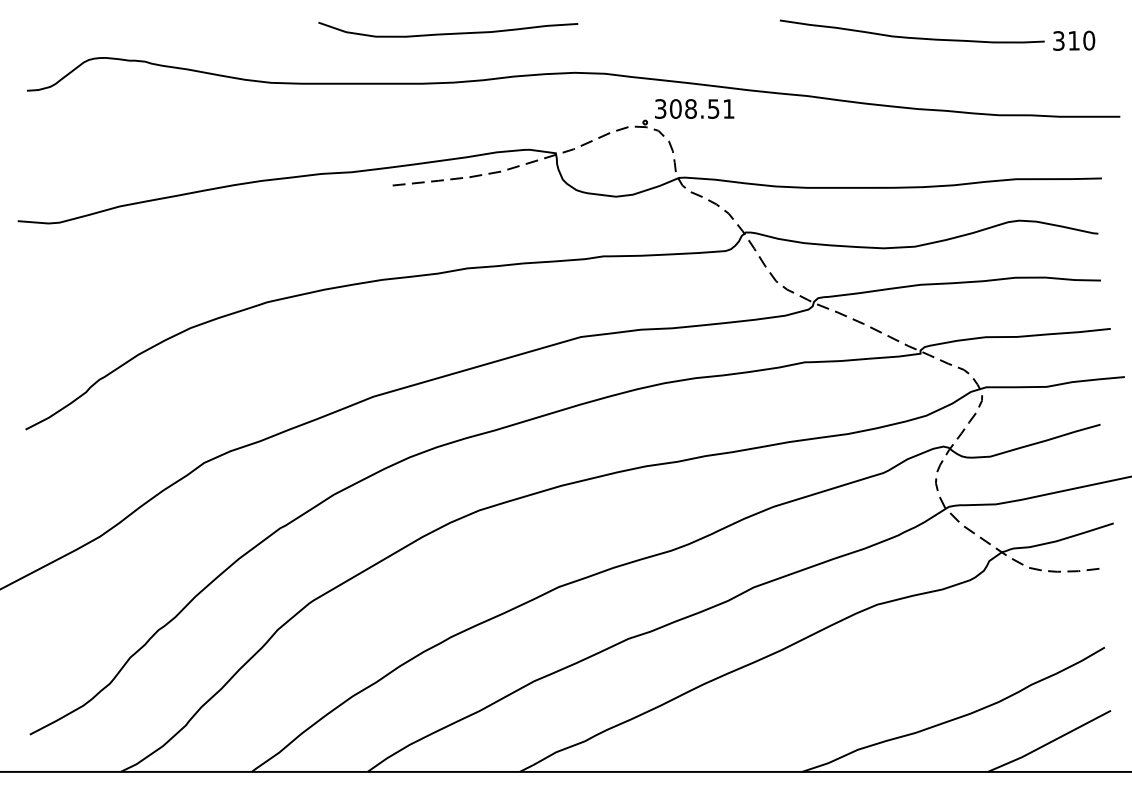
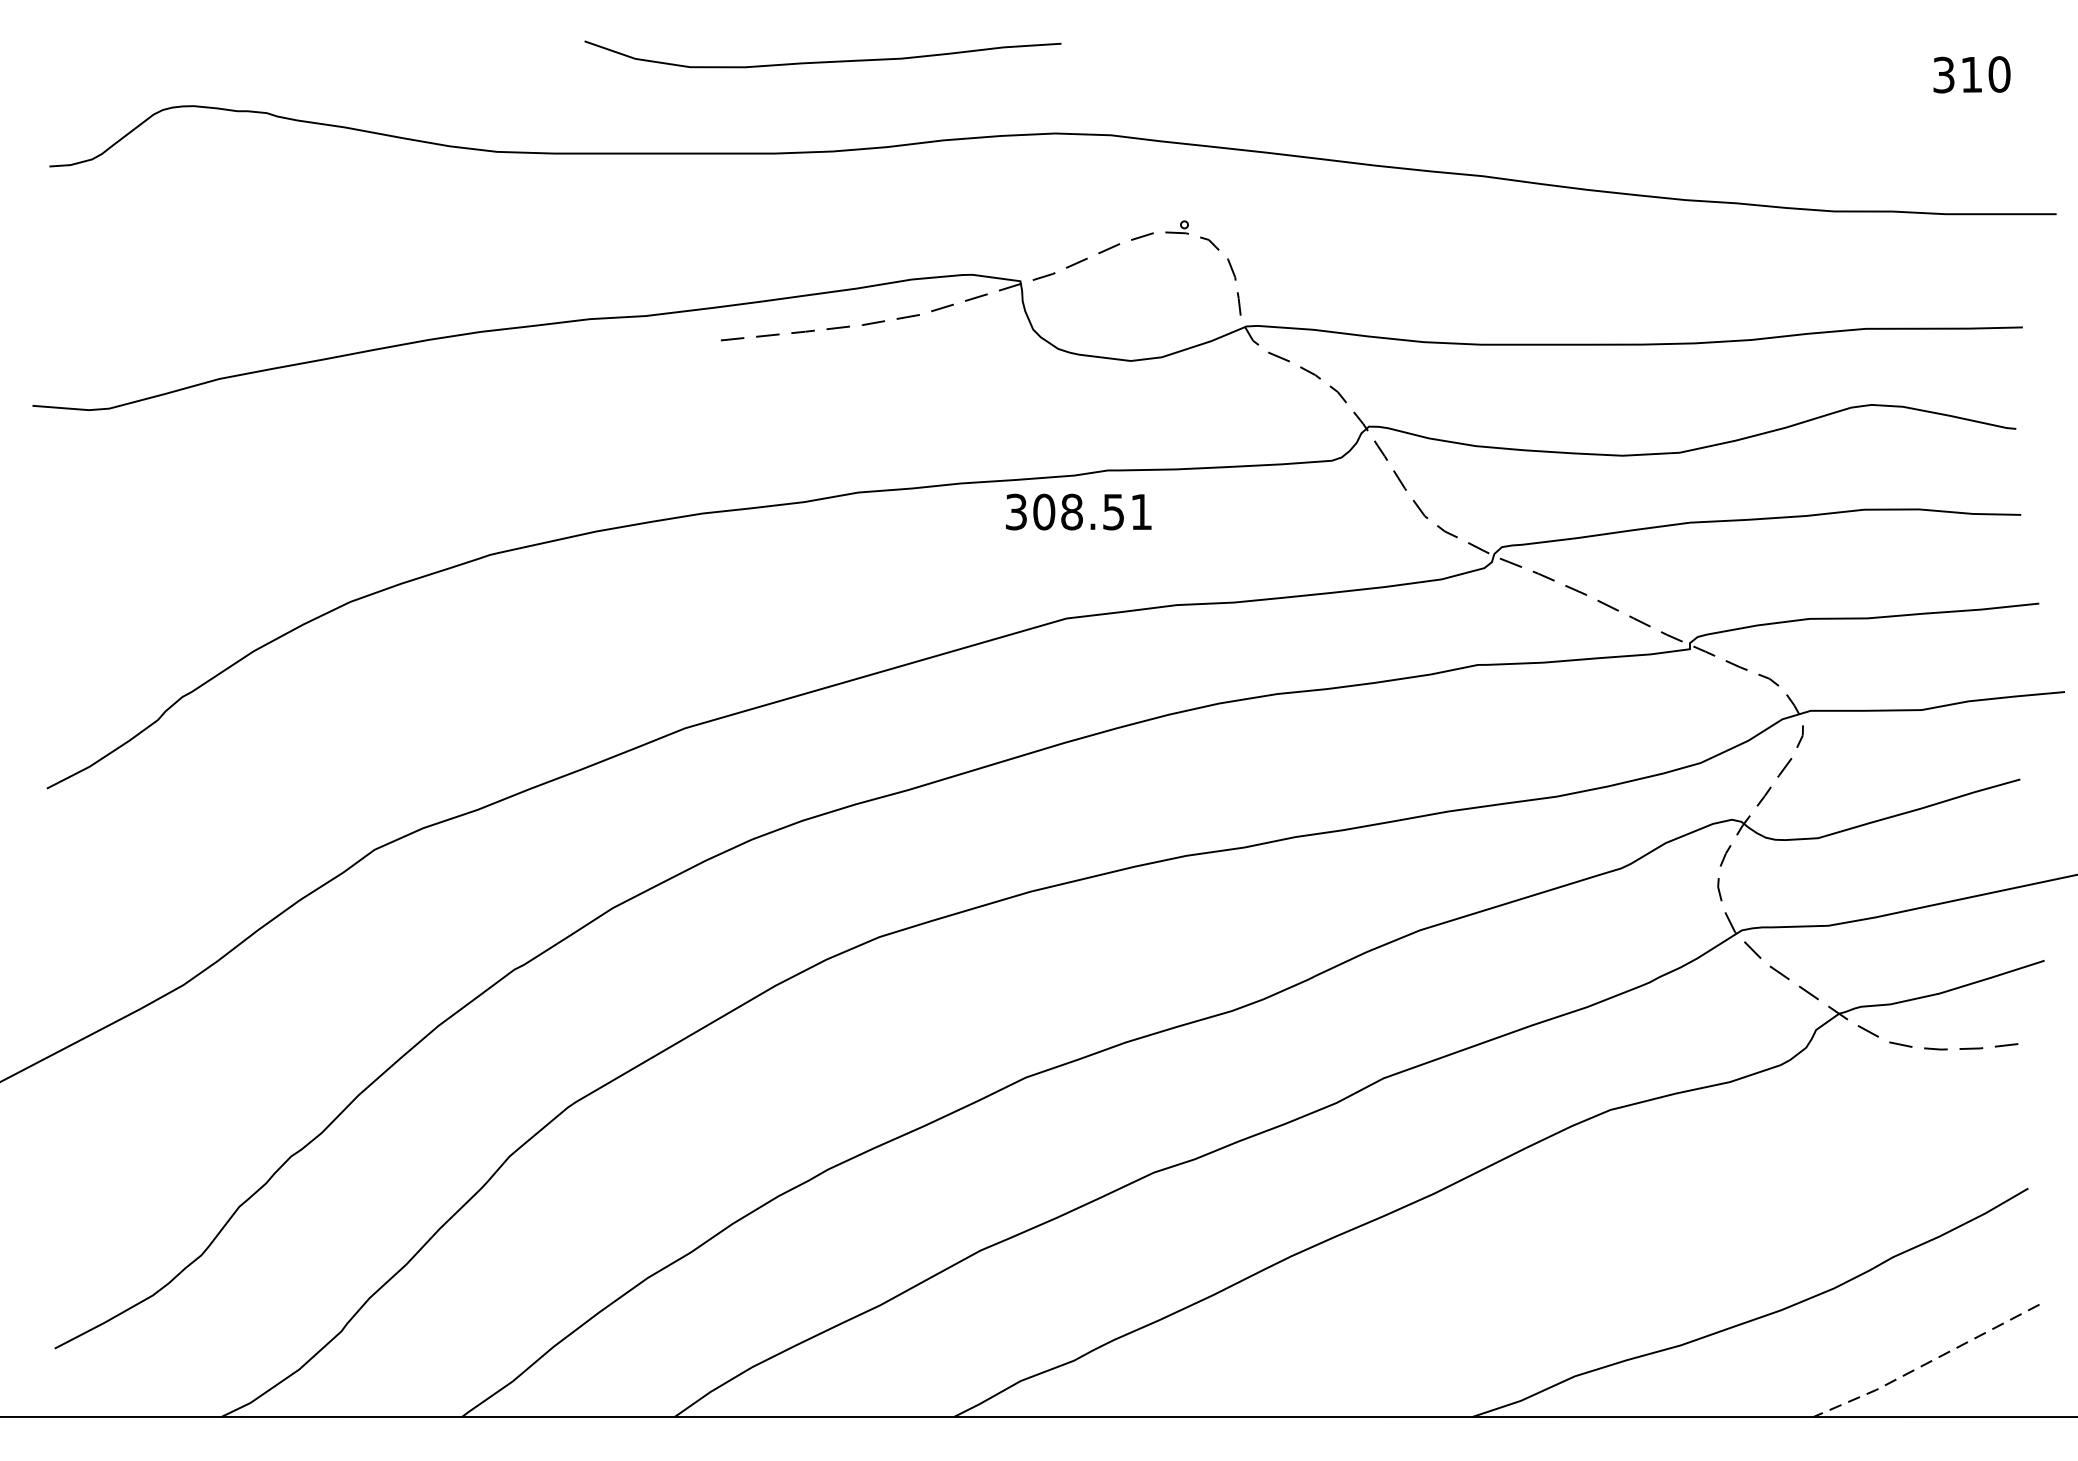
curve: (912, 37) -> (1675, 68), removed
text: (694, 108) -> (1078, 511), moved
line: (1049, 742) -> (1926, 1362), solid -> dashed

